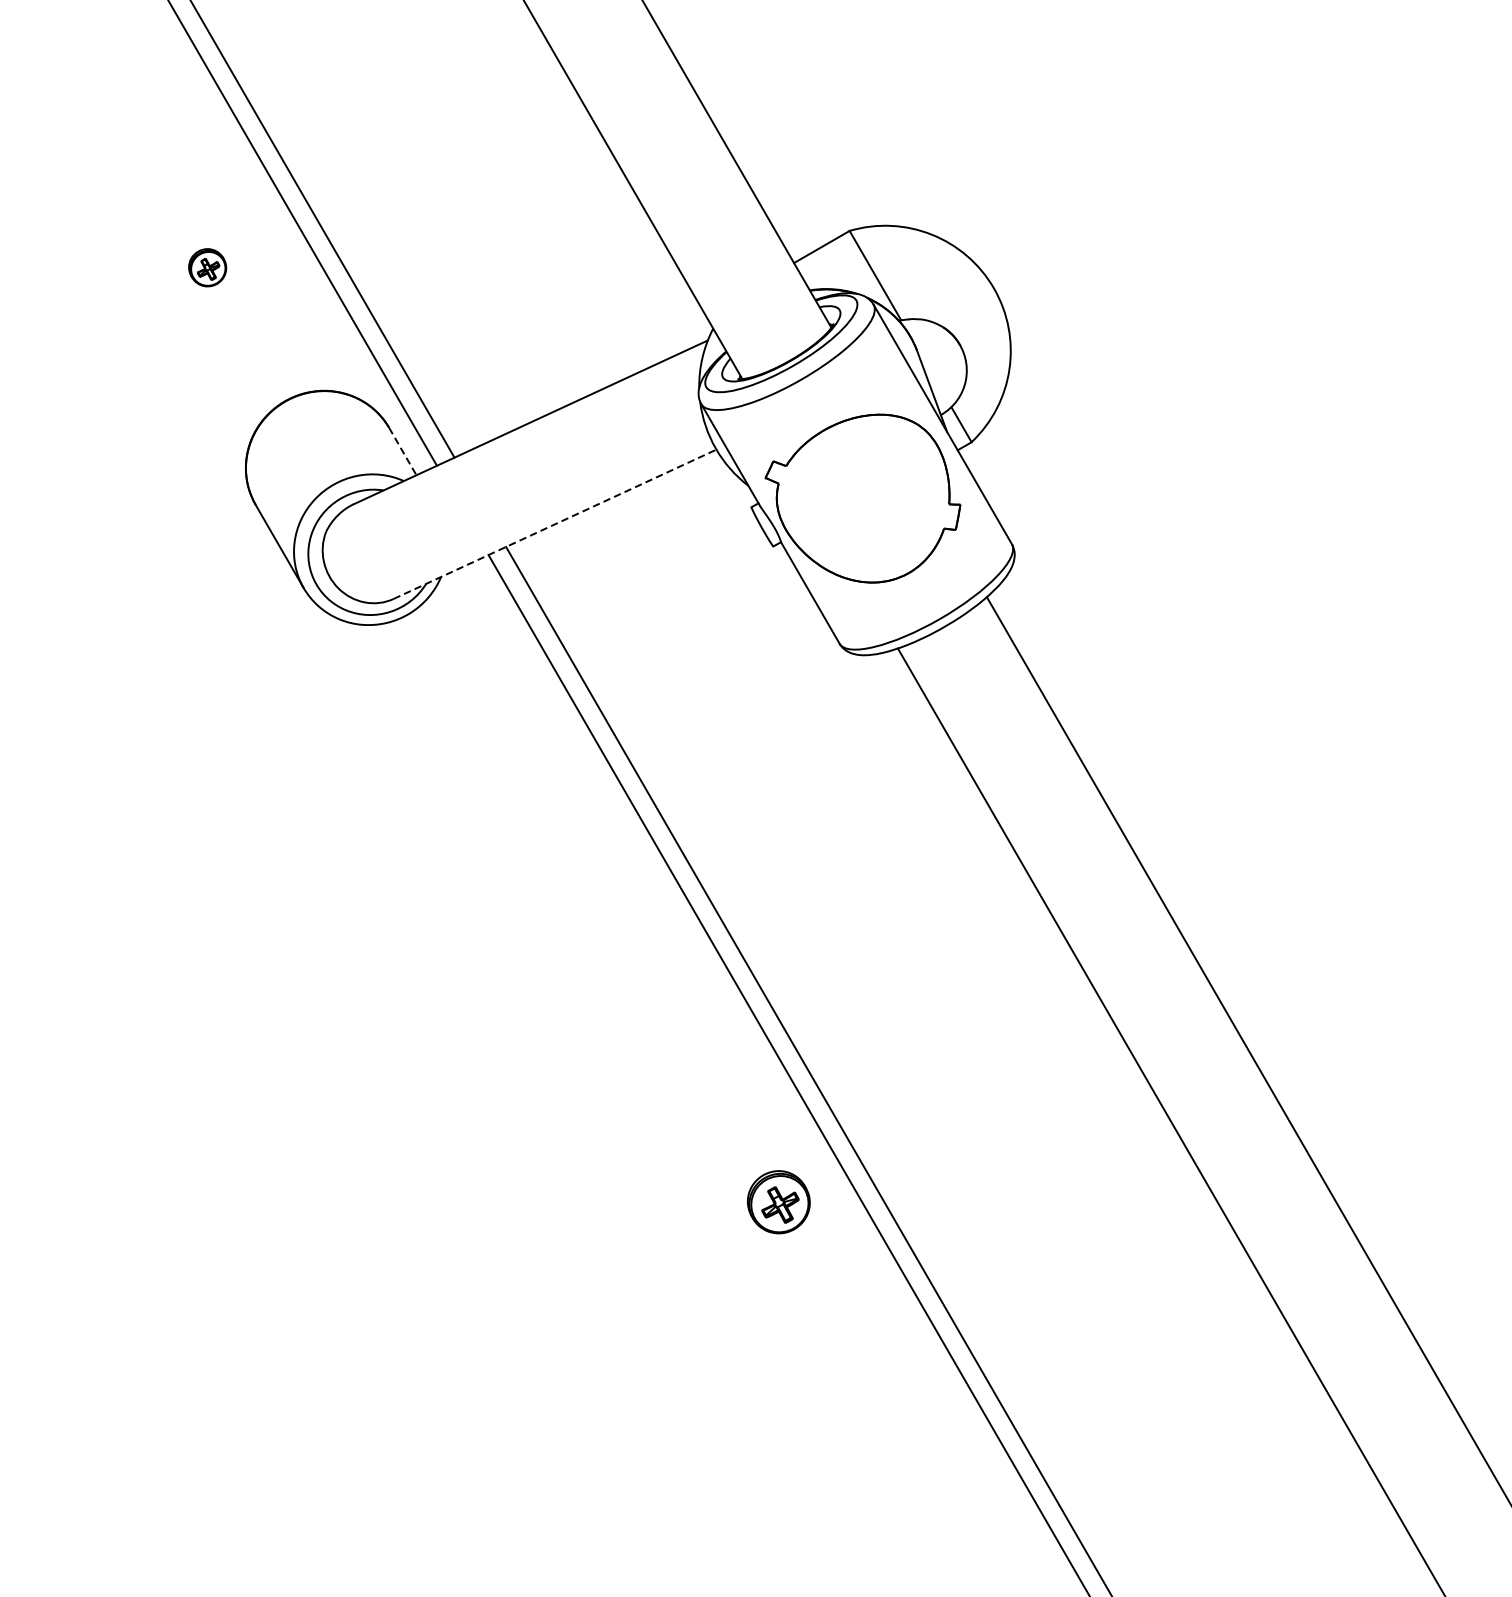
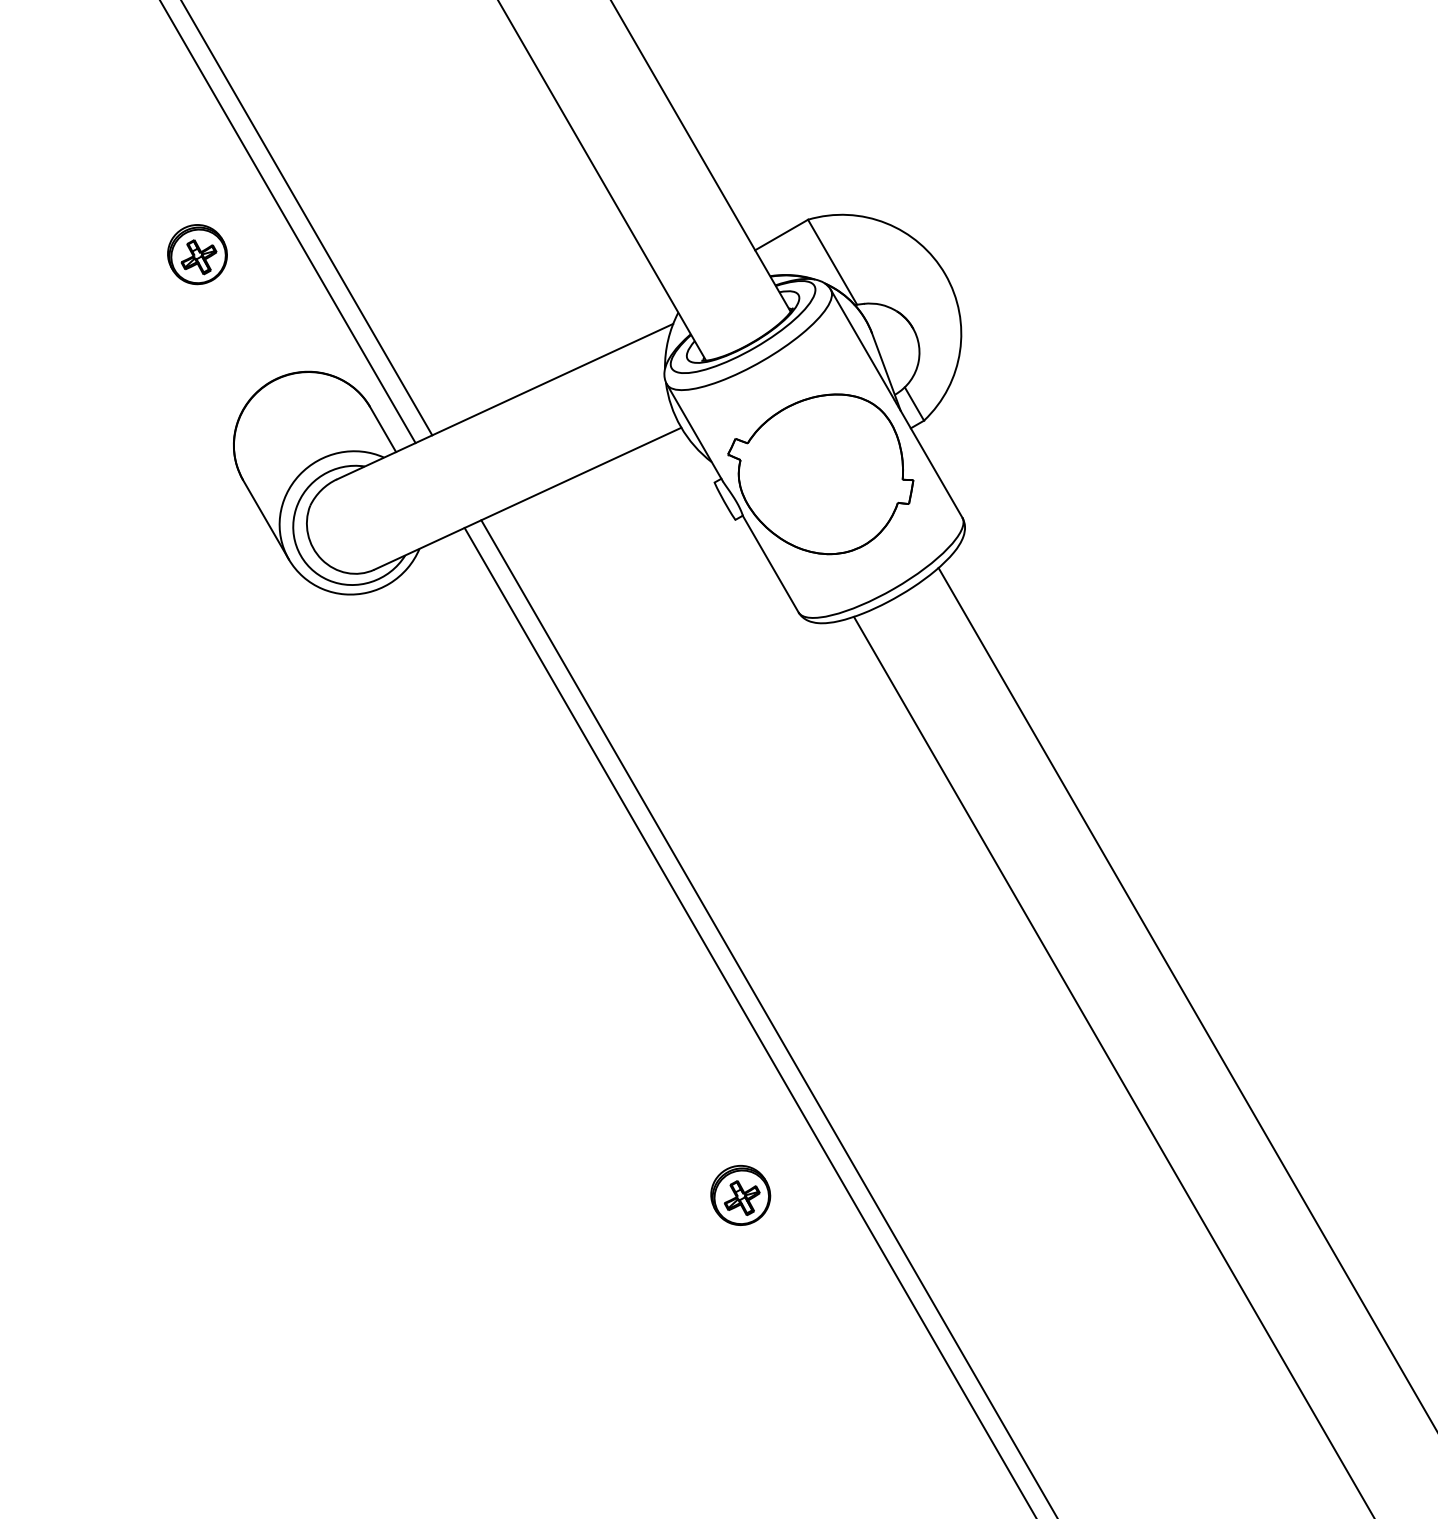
part: (207, 267) -> (197, 254), size x1.67
line: (403, 451) -> (383, 429), dashed -> solid
line: (555, 524) -> (528, 498), dashed -> solid
part: (778, 1202) -> (740, 1195), moved

